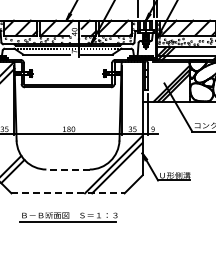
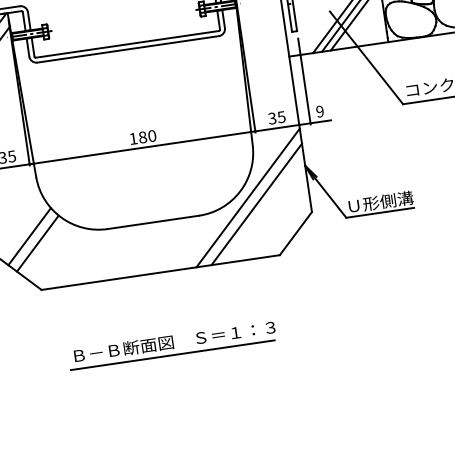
line: (68, 169) -> (154, 222), dashed -> solid
line: (68, 193) -> (161, 272), dashed -> solid
part: (68, 217) -> (172, 346), moved

